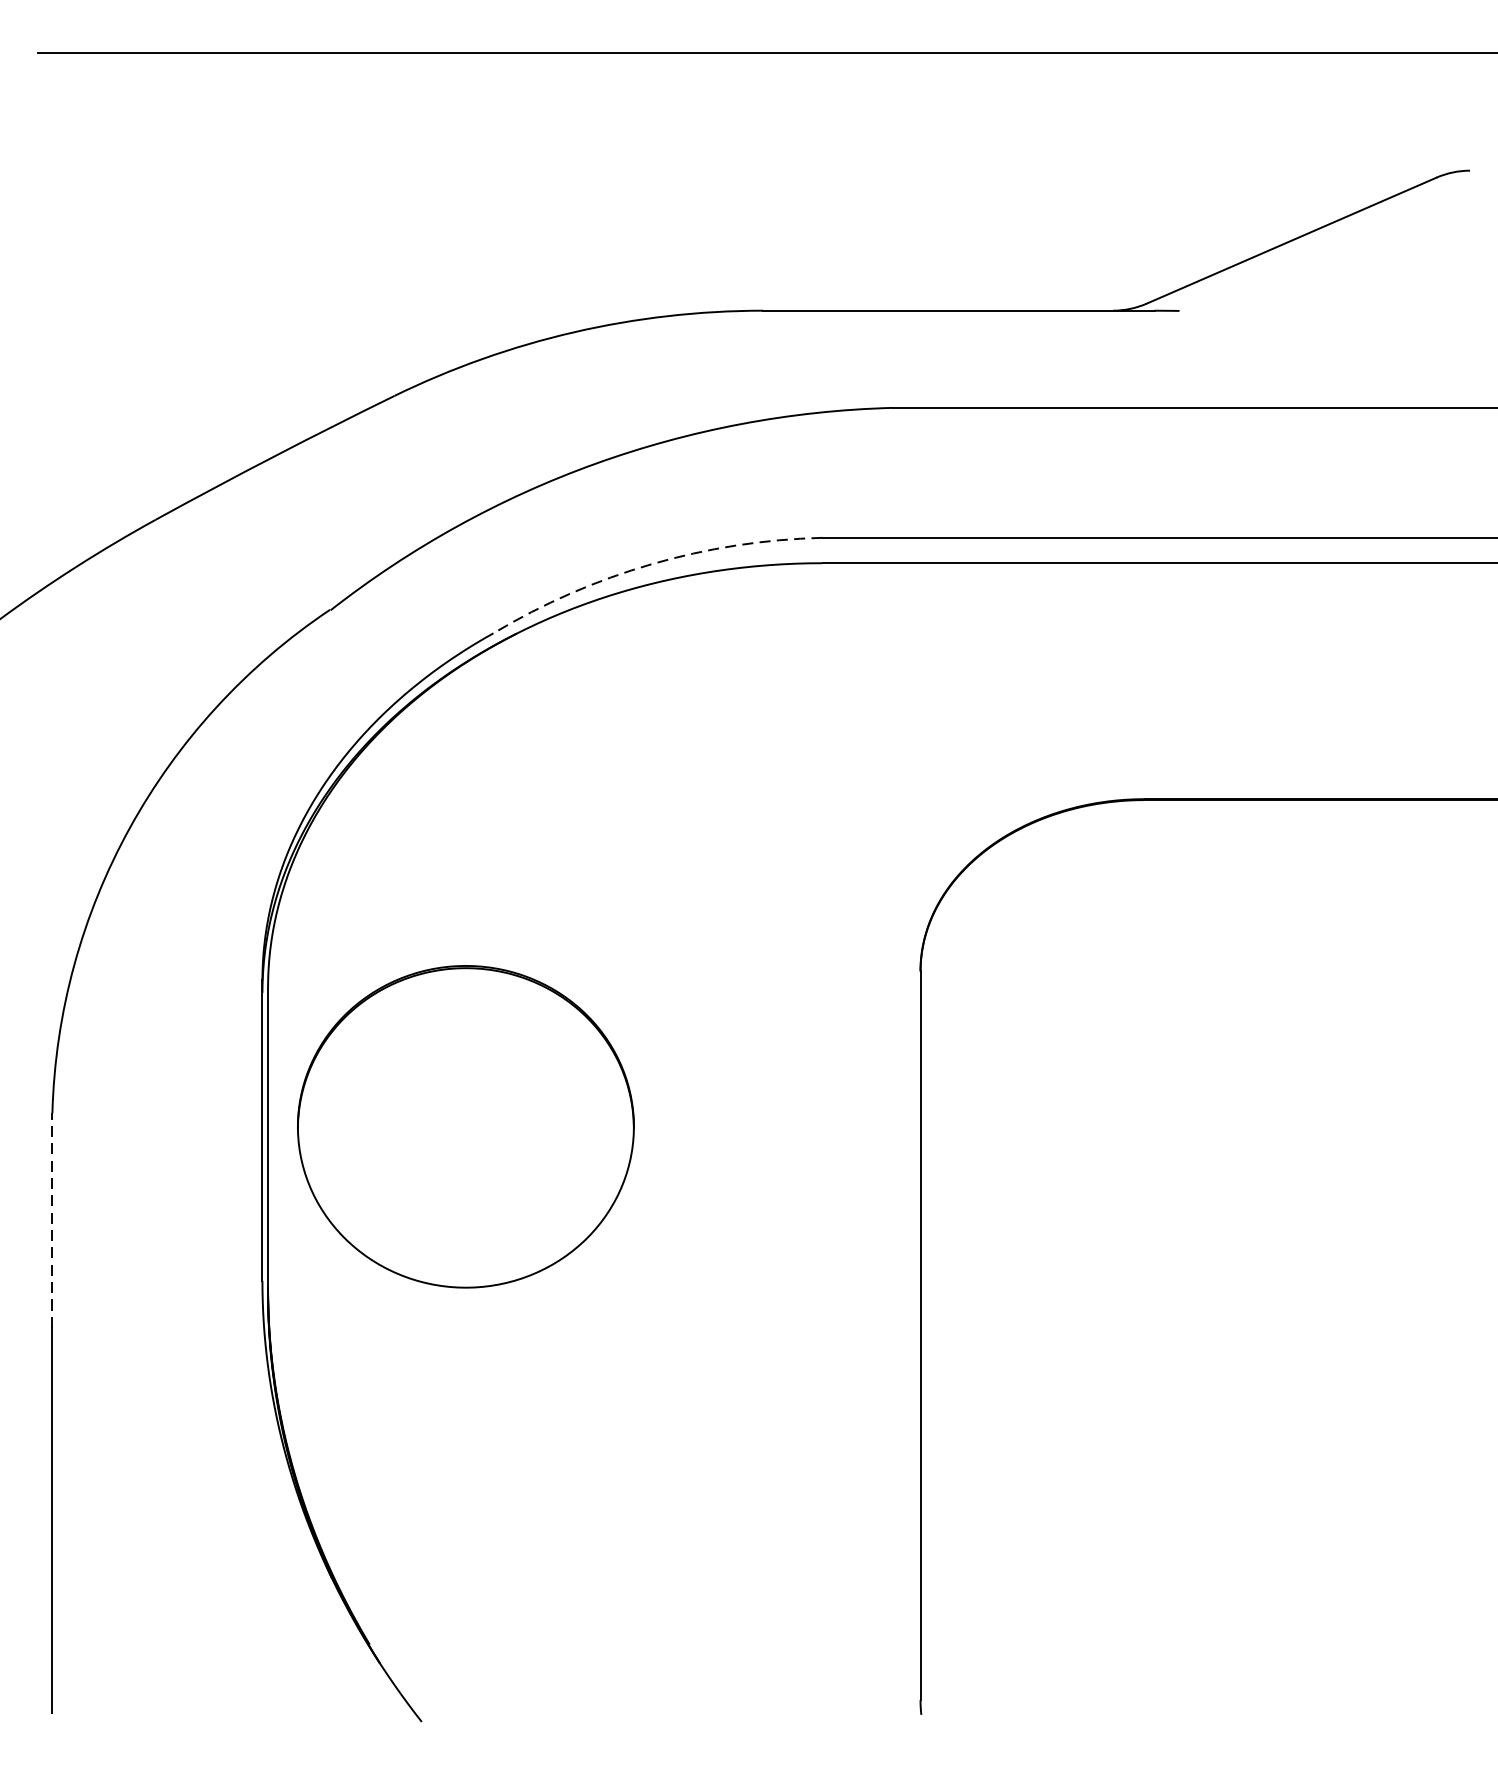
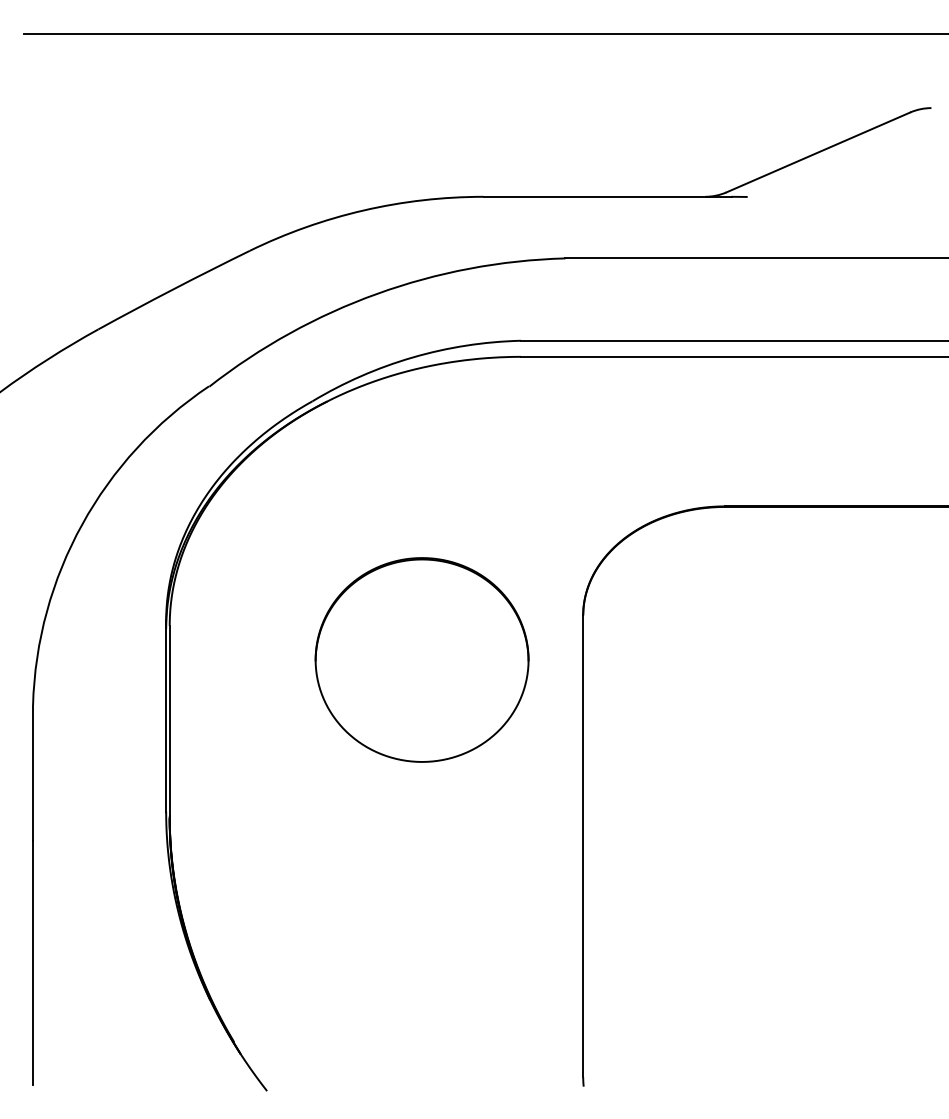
arc: (651, 564) -> (412, 357), dashed -> solid
part: (464, 1126) -> (421, 659), moved
line: (53, 1220) -> (33, 773), dashed -> solid

